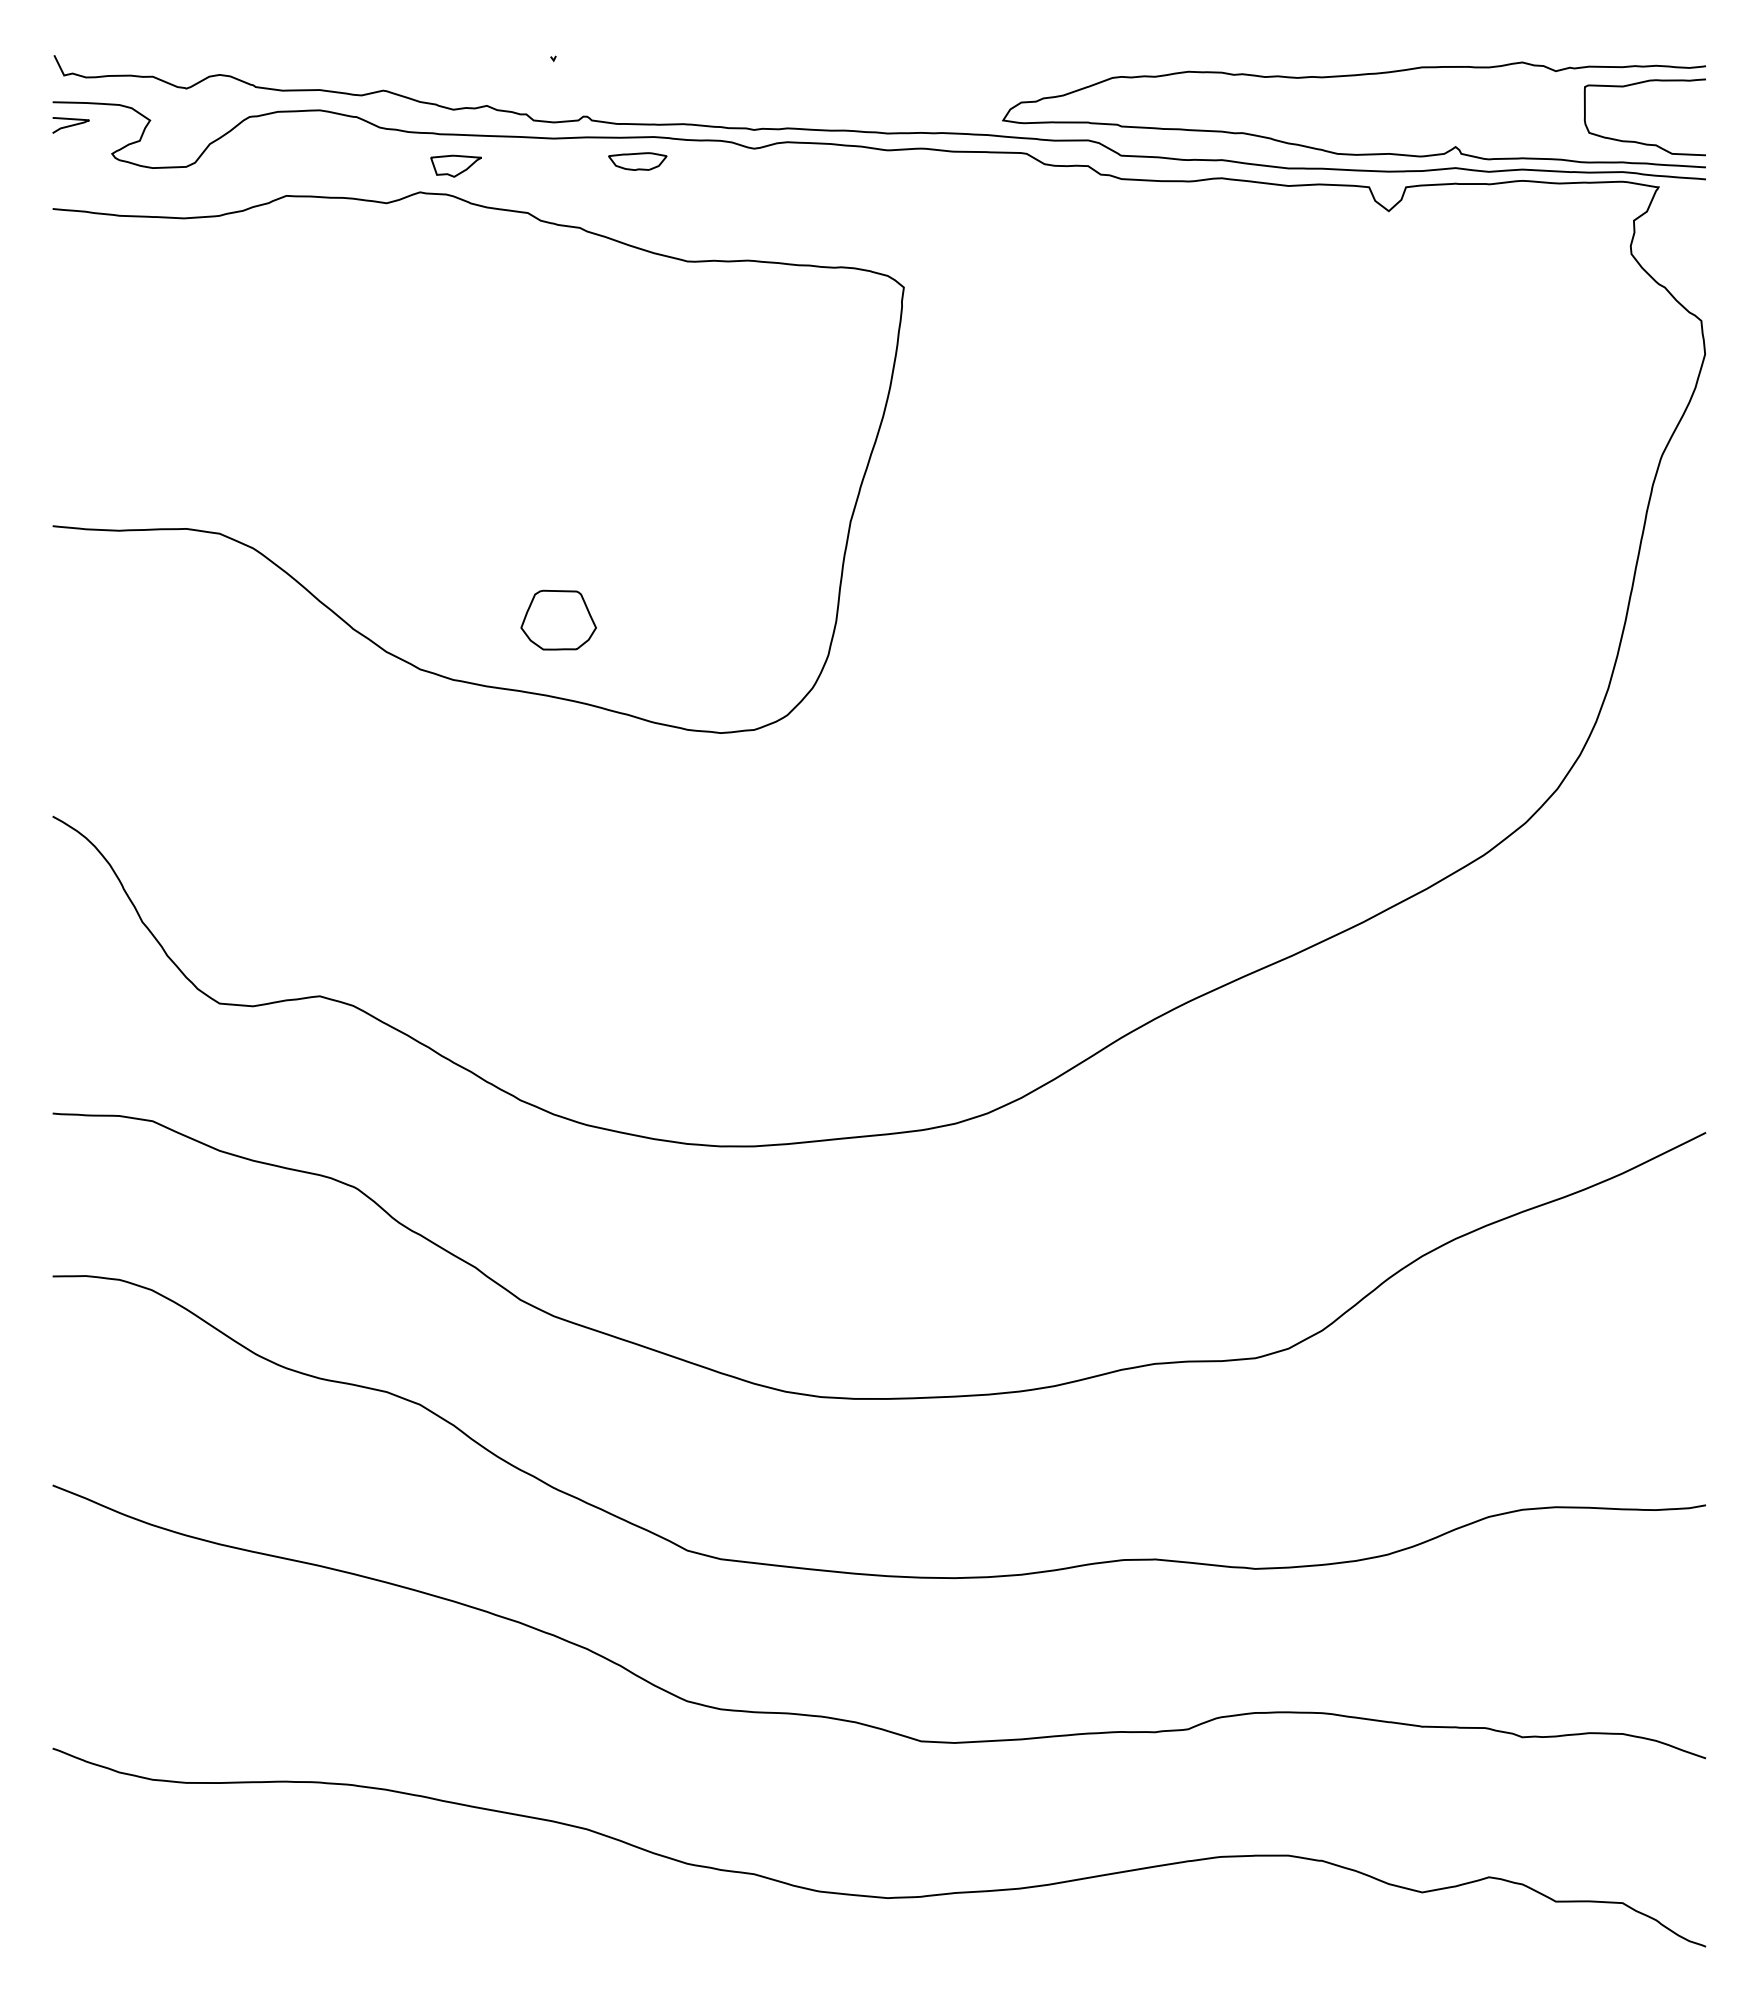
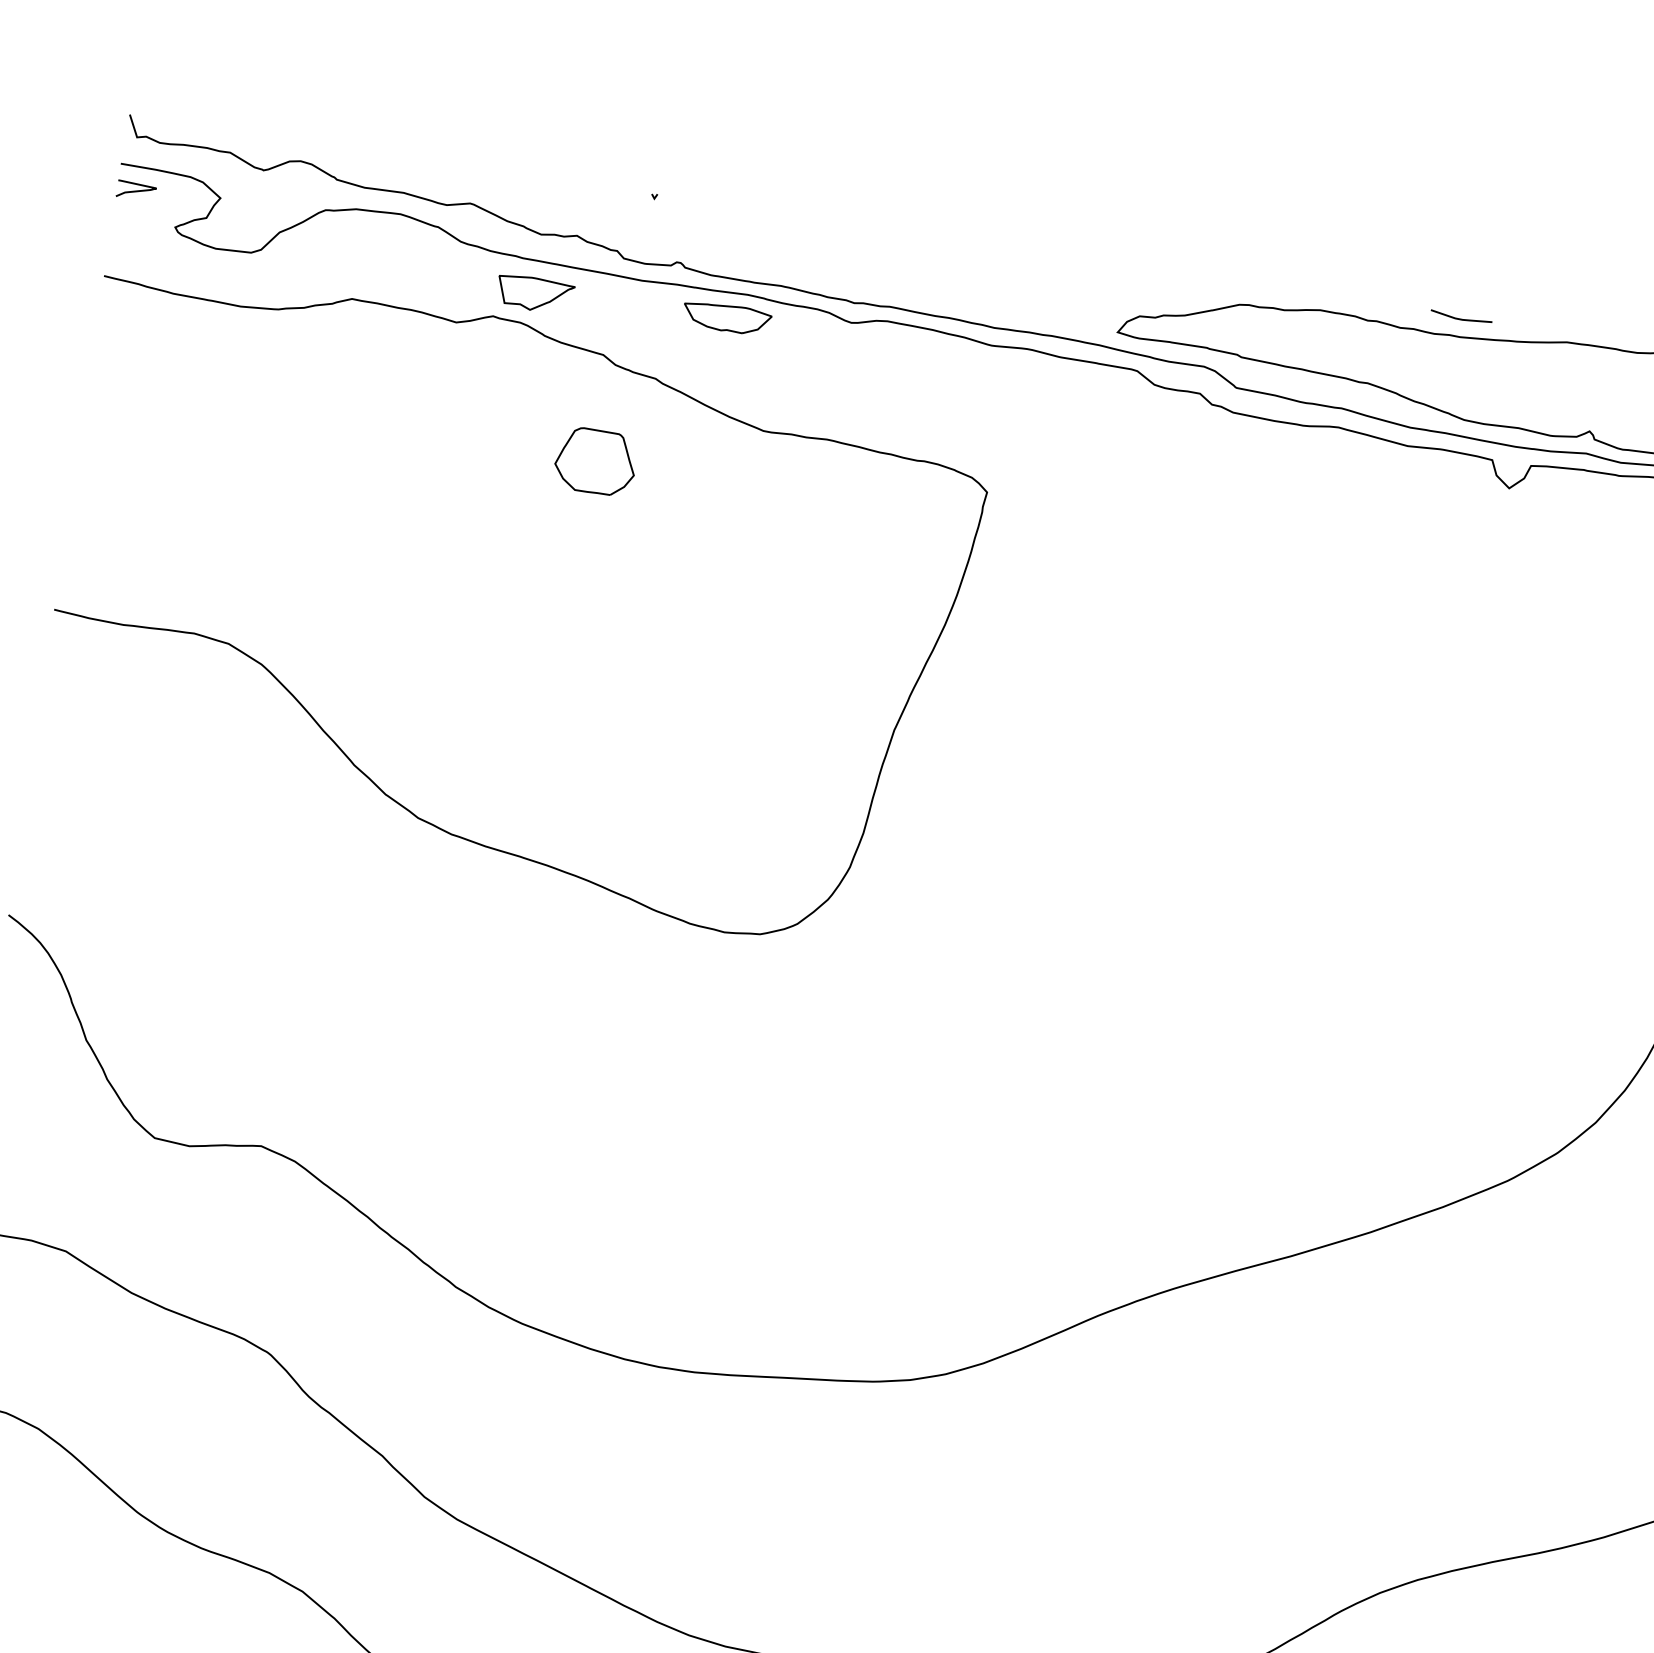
line: (1320, 60) -> (1461, 319), added
part: (637, 161) -> (726, 317), size x1.43
part: (455, 166) -> (534, 294), size x1.43
part: (558, 619) -> (595, 460), moved

